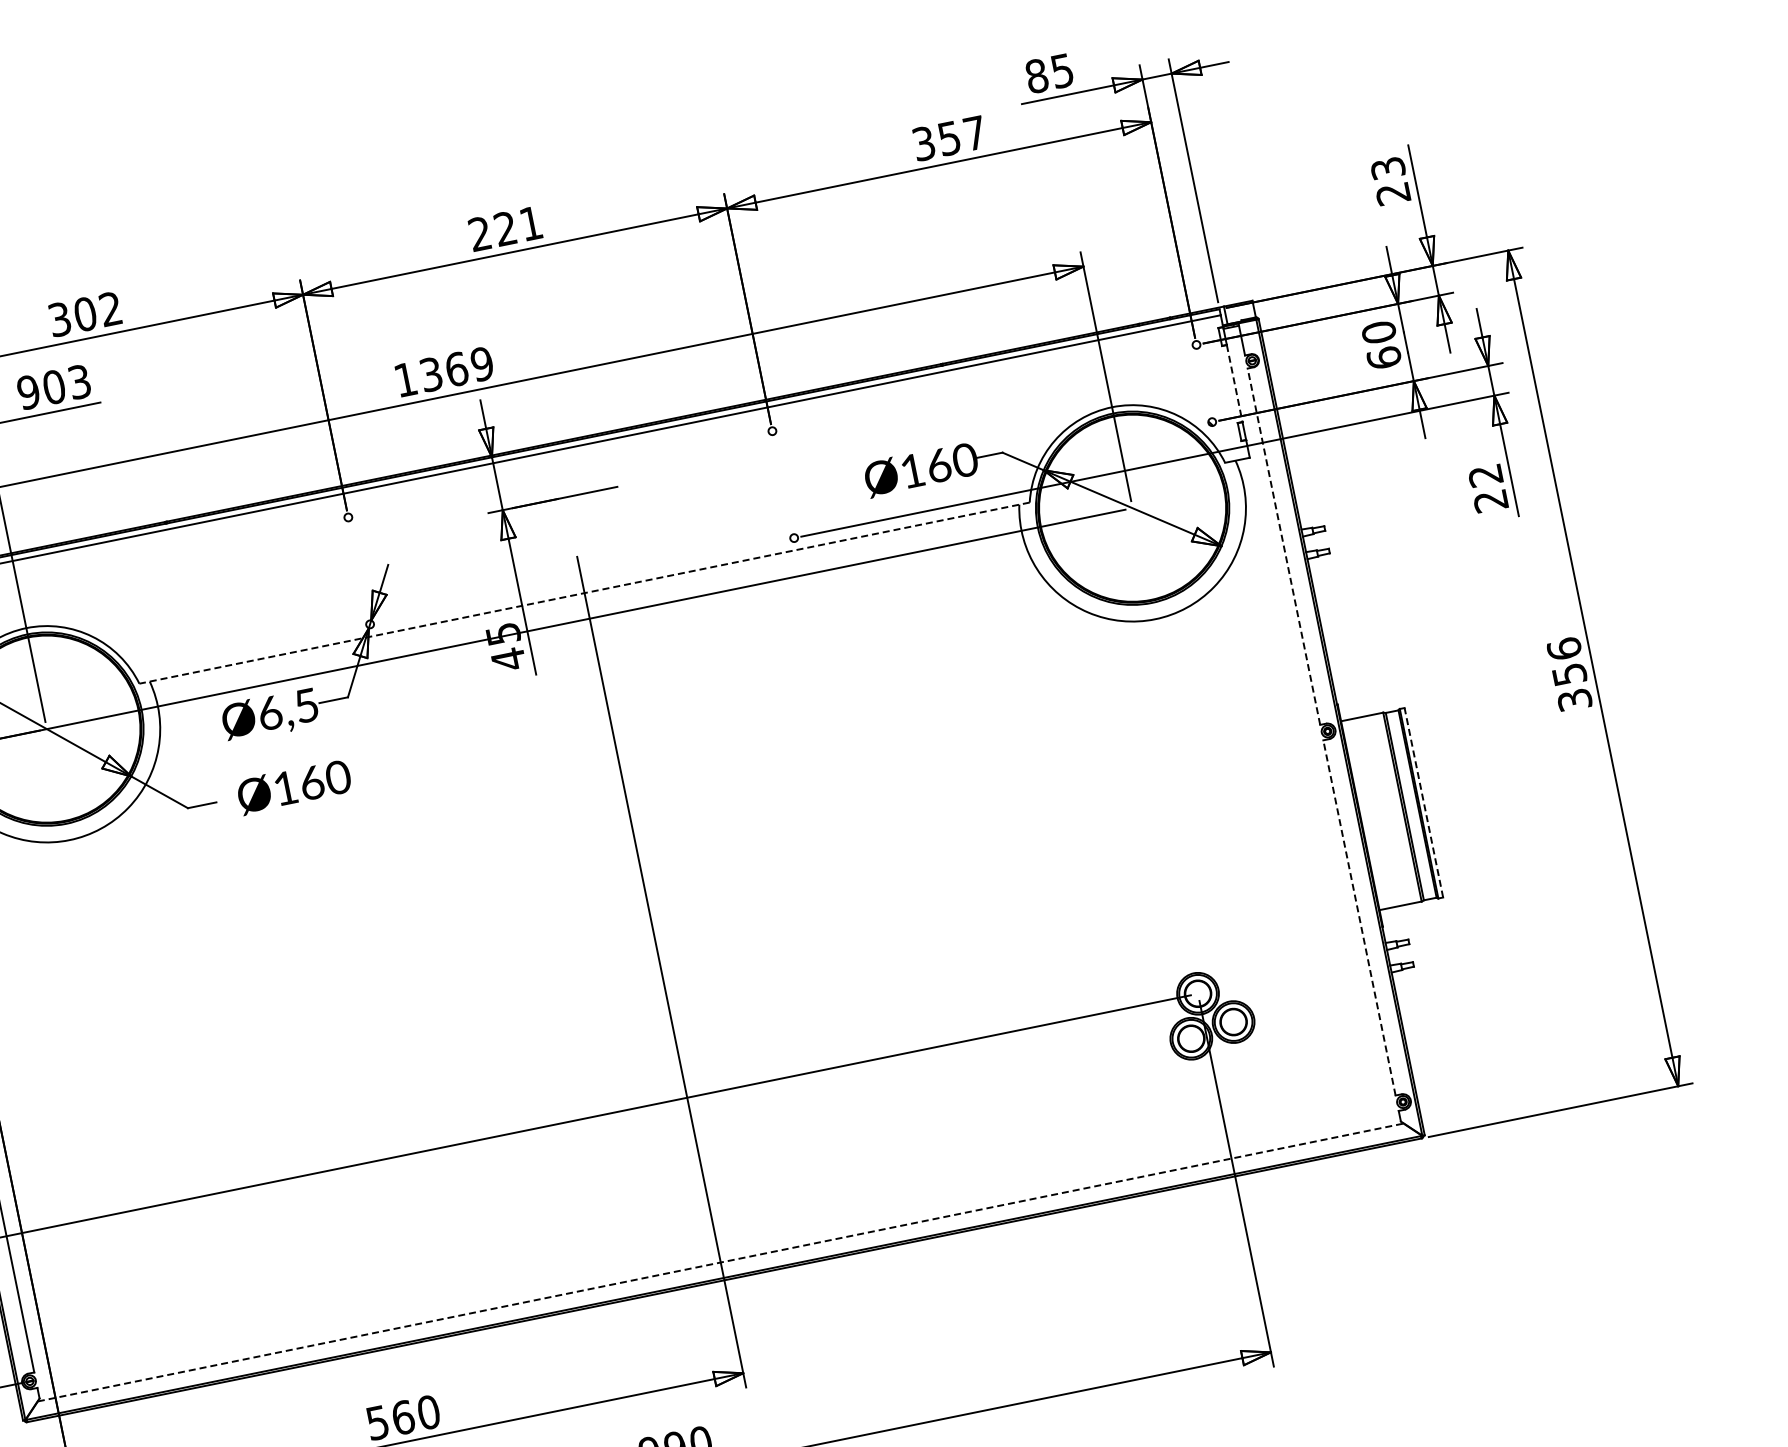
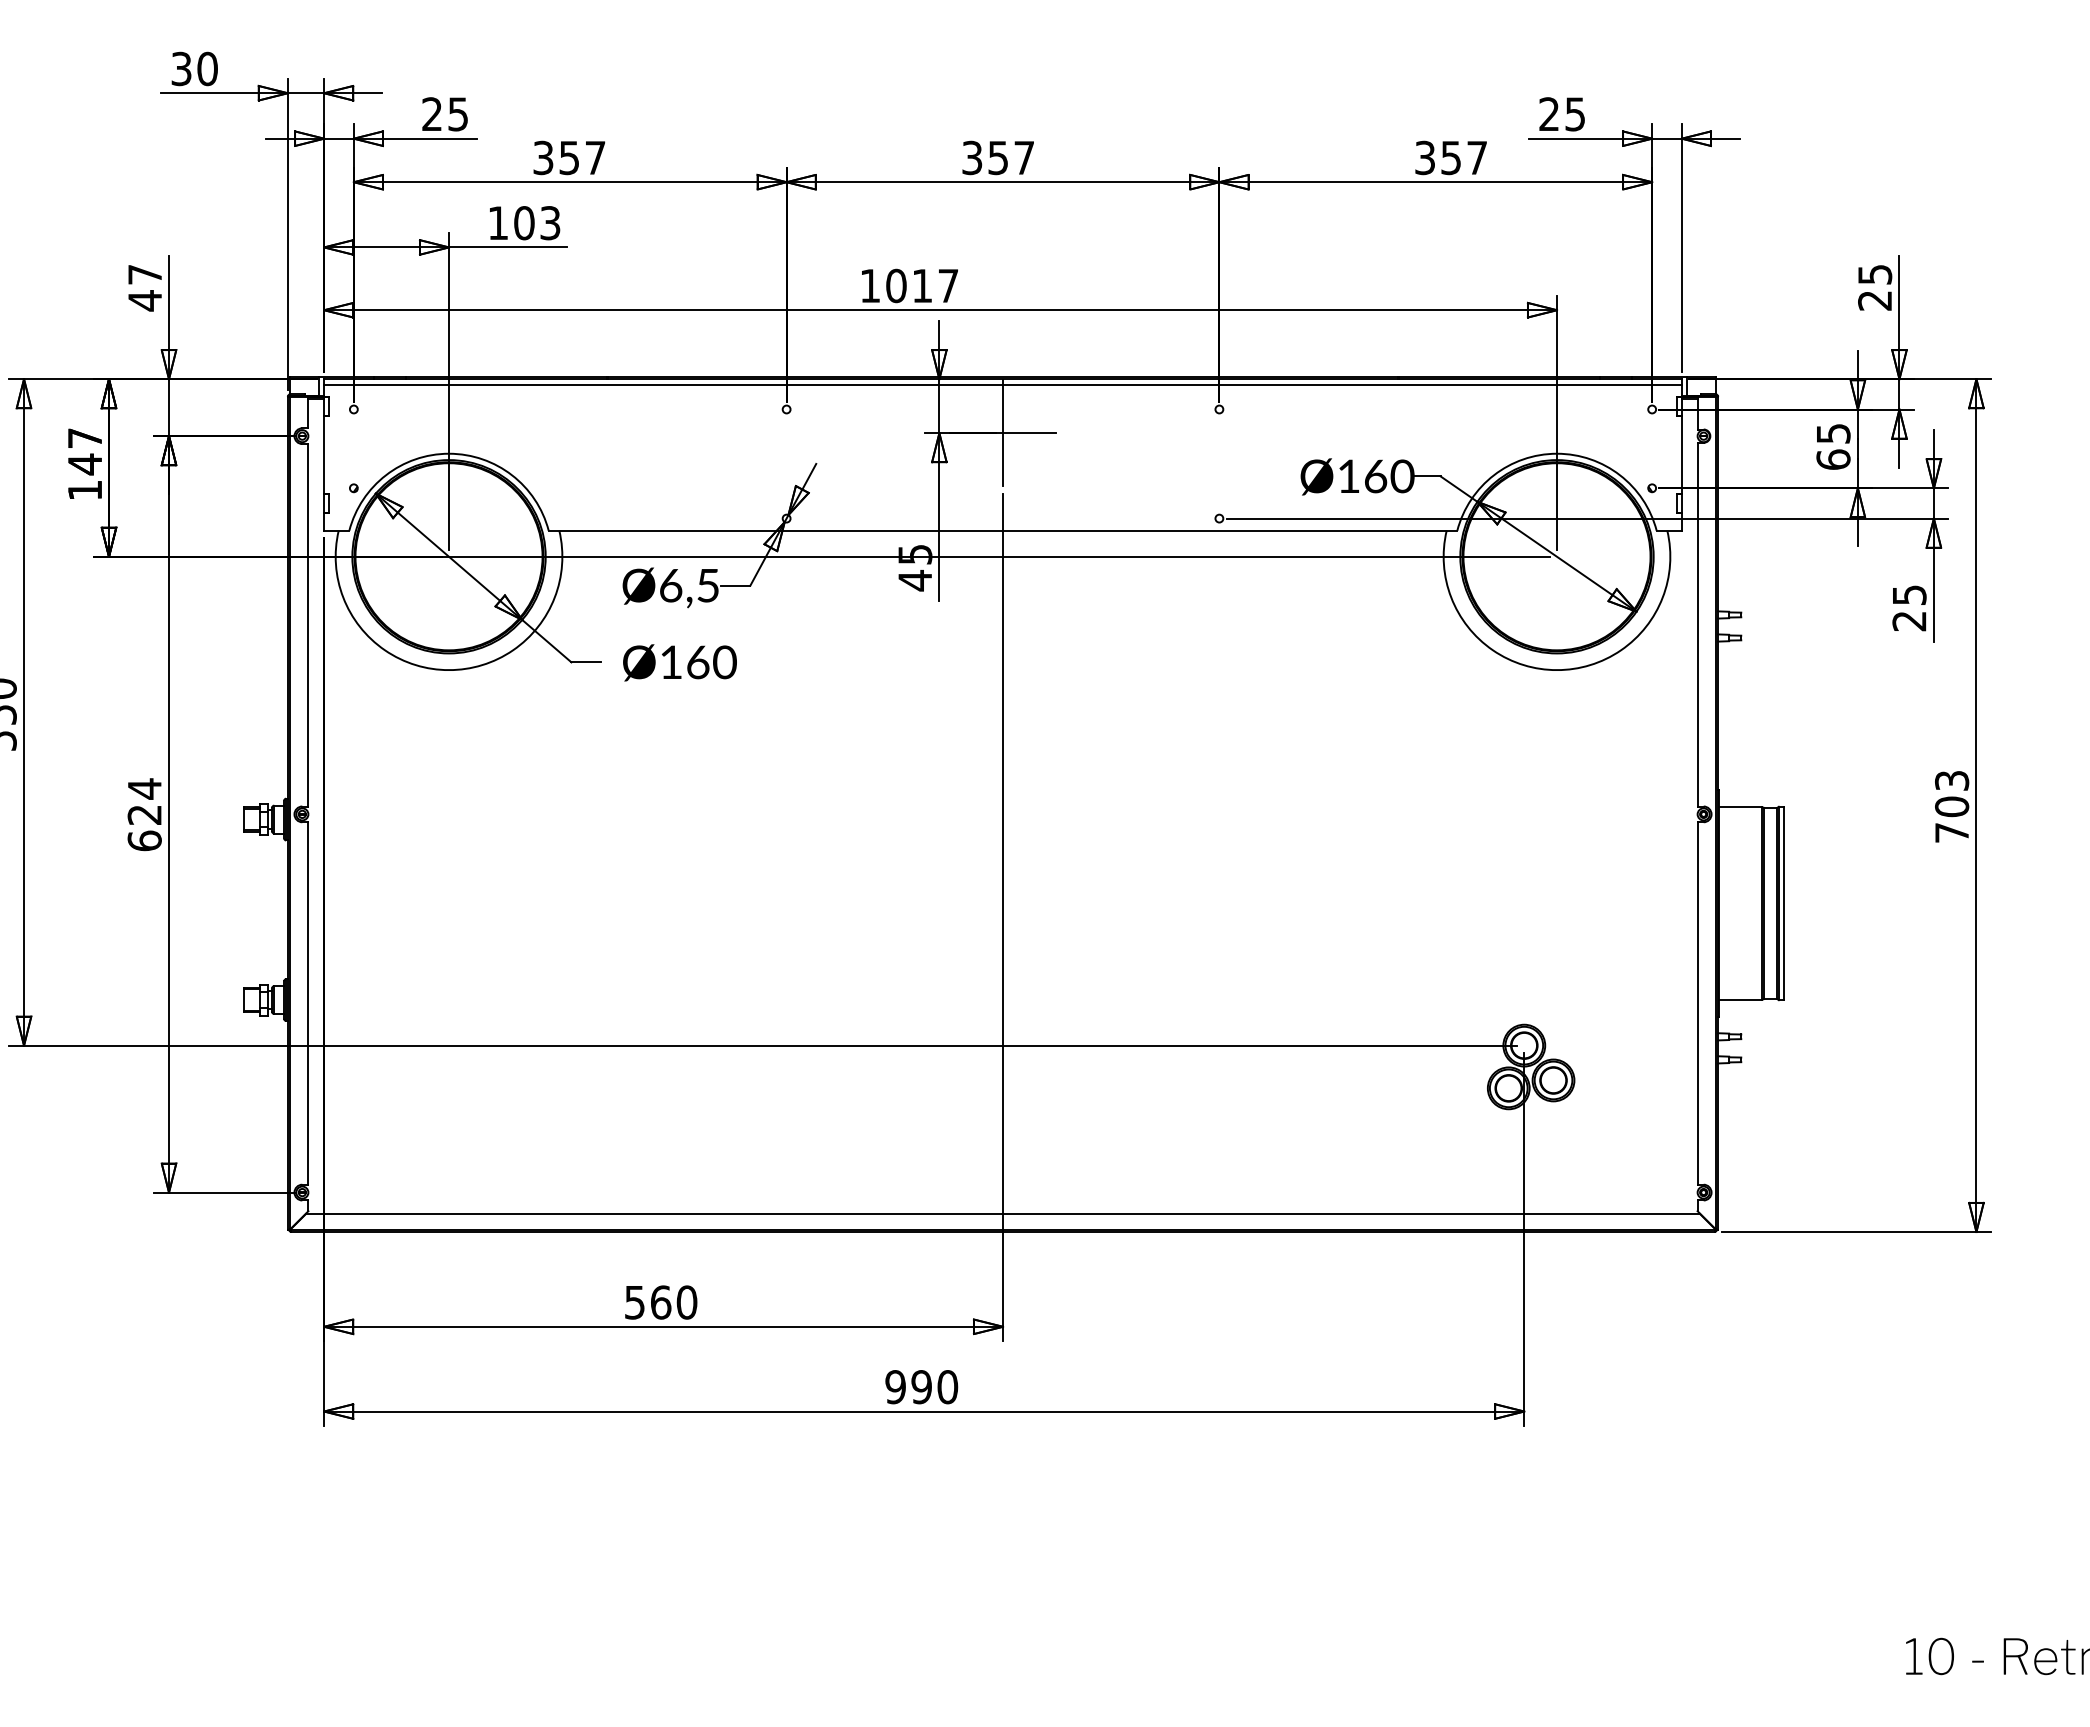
text: (1037, 76) -> (1549, 114), 85 -> 25
text: (1387, 168) -> (1874, 274), 23 -> 25
text: (504, 228) -> (997, 157), 221 -> 357
text: (98, 311) -> (582, 157), 302 -> 357
text: (1378, 332) -> (1833, 433), 60 -> 65
text: (456, 368) -> (922, 285), 1369 -> 1017
line: (1234, 384) -> (1681, 455), dashed -> solid
text: (28, 392) -> (498, 223), 903 -> 103
text: (1485, 475) -> (1909, 595), 22 -> 25
line: (565, 496) -> (1003, 432), added
line: (1283, 546) -> (1697, 624), dashed -> solid
line: (584, 593) -> (1002, 530), dashed -> solid
text: (1569, 674) -> (1952, 806), 356 -> 703
line: (1423, 802) -> (1783, 903), dashed -> solid
line: (1359, 916) -> (1697, 1002), dashed -> solid
line: (721, 1262) -> (1003, 1213), dashed -> solid

